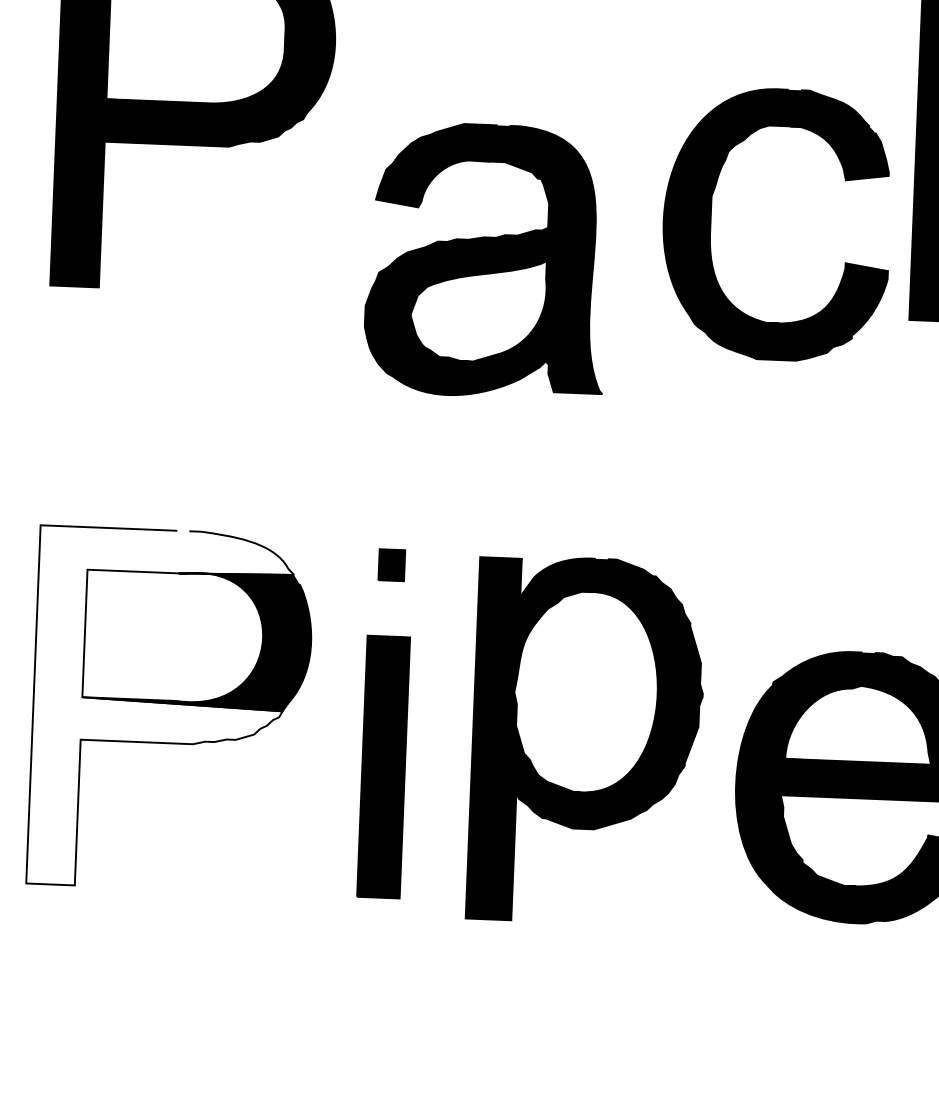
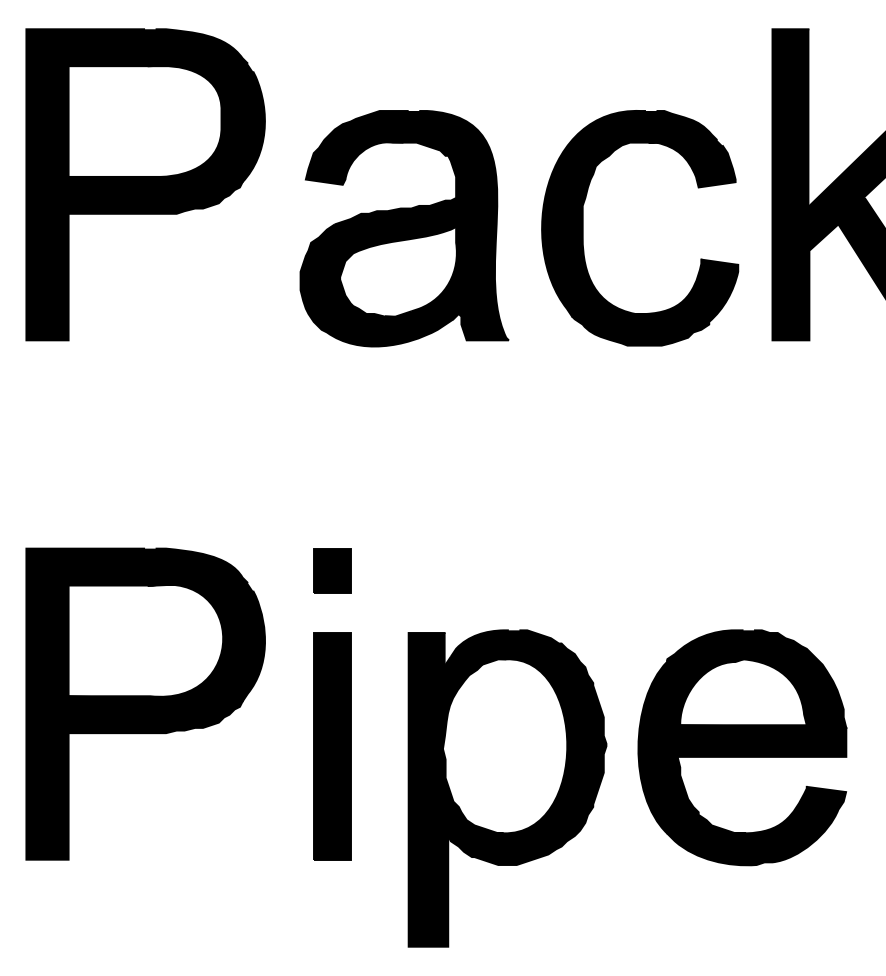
part: (711, 222) -> (583, 228), moved
part: (487, 260) -> (404, 228), moved
part: (392, 564) -> (332, 570), size x1.67
fill: (160, 708) -> (136, 703), added
part: (586, 740) -> (507, 788), moved

